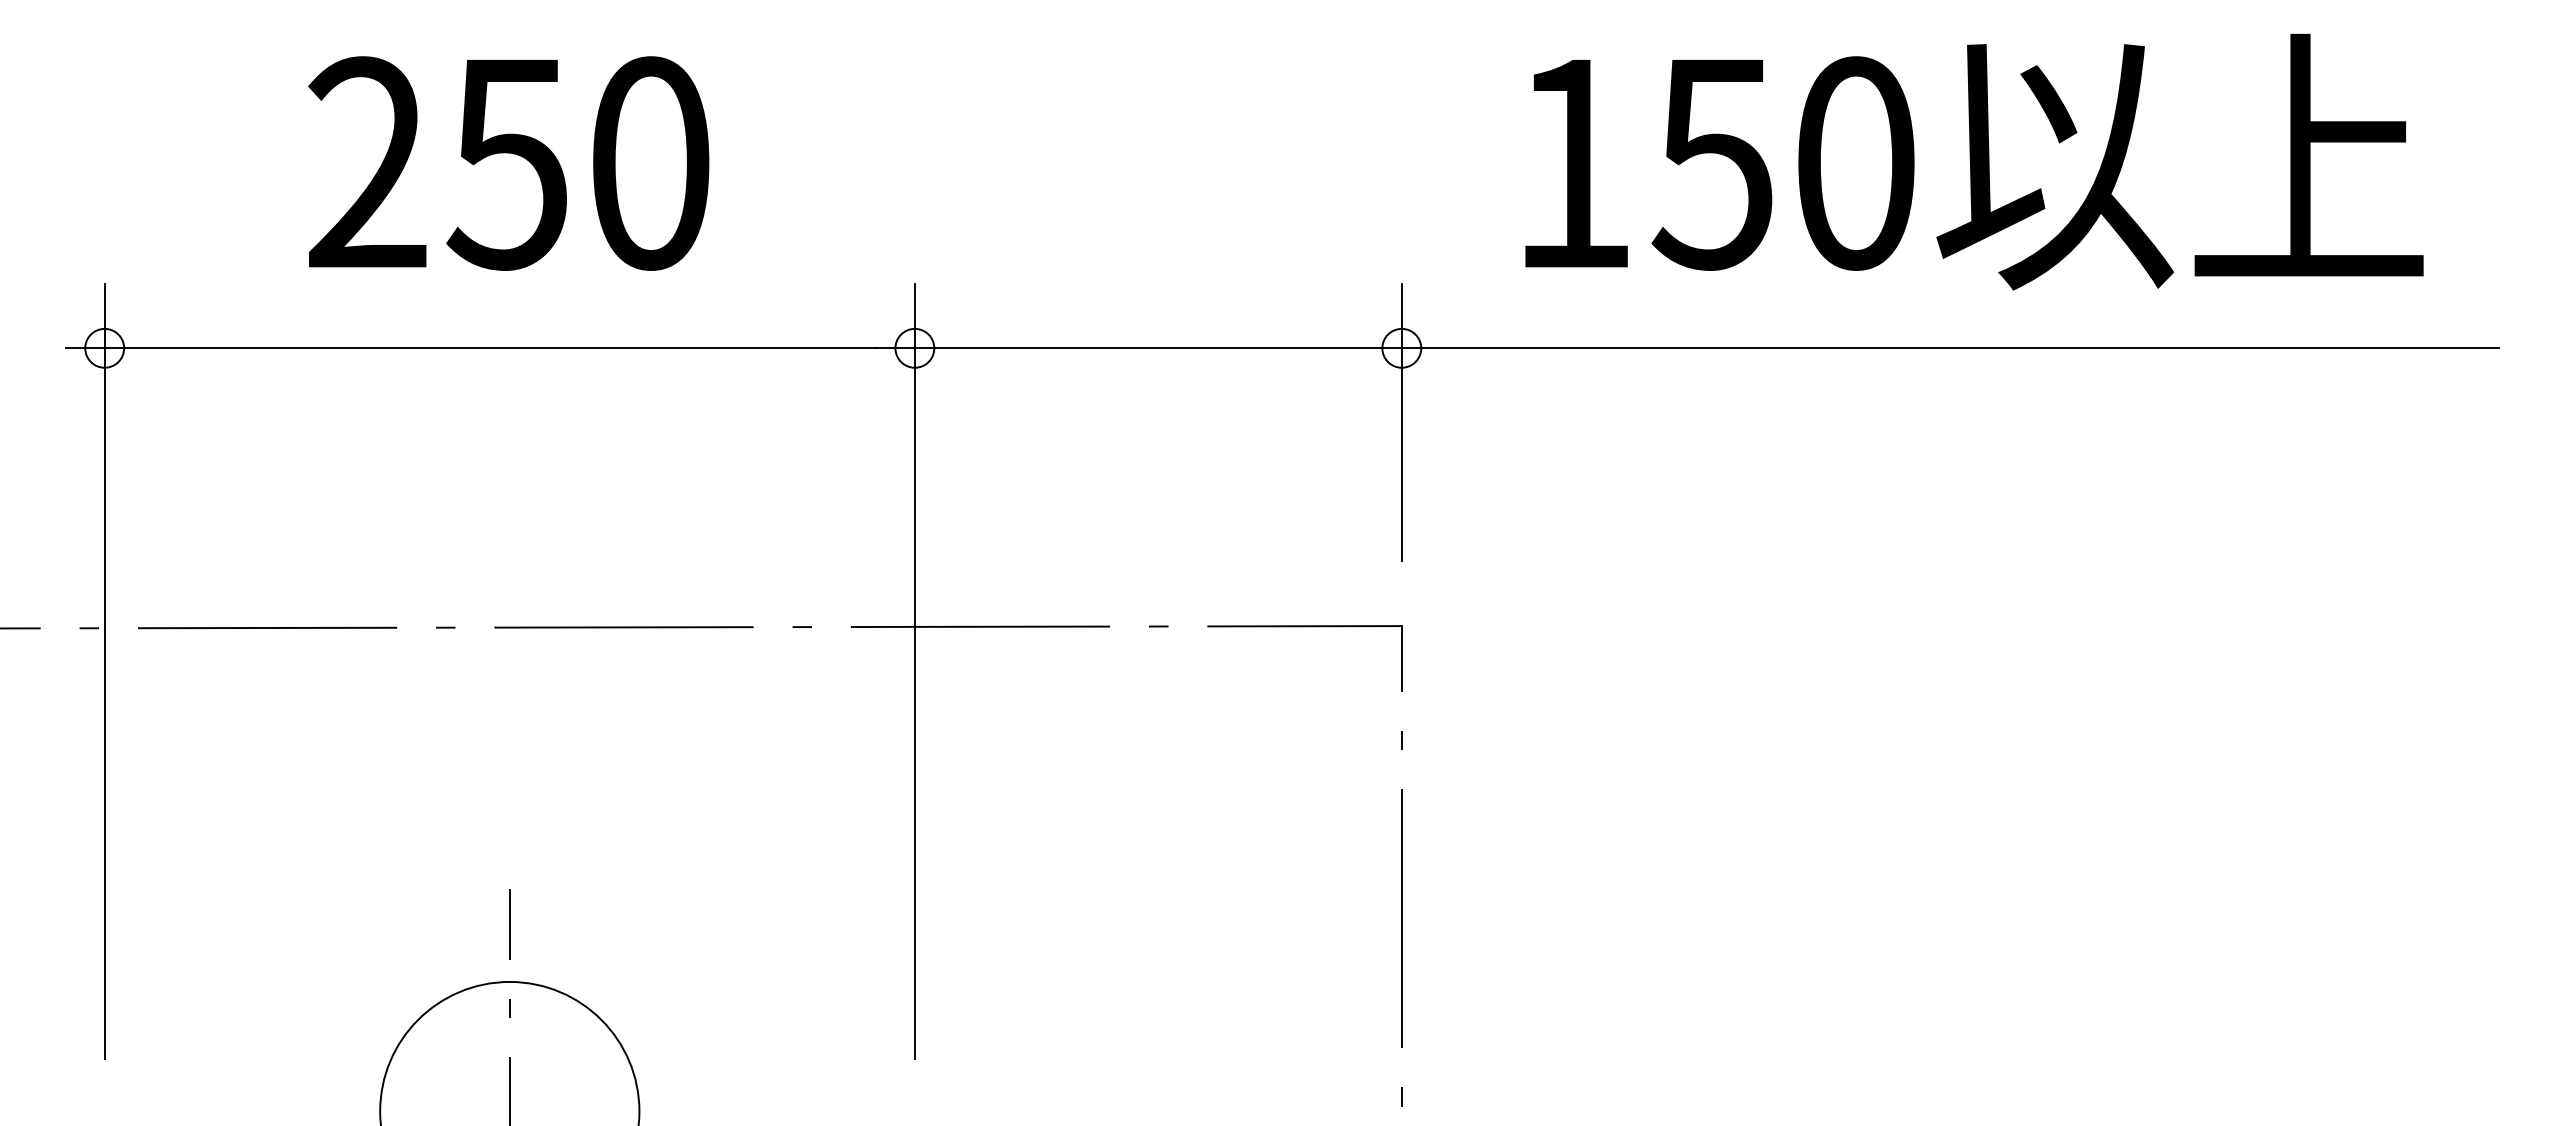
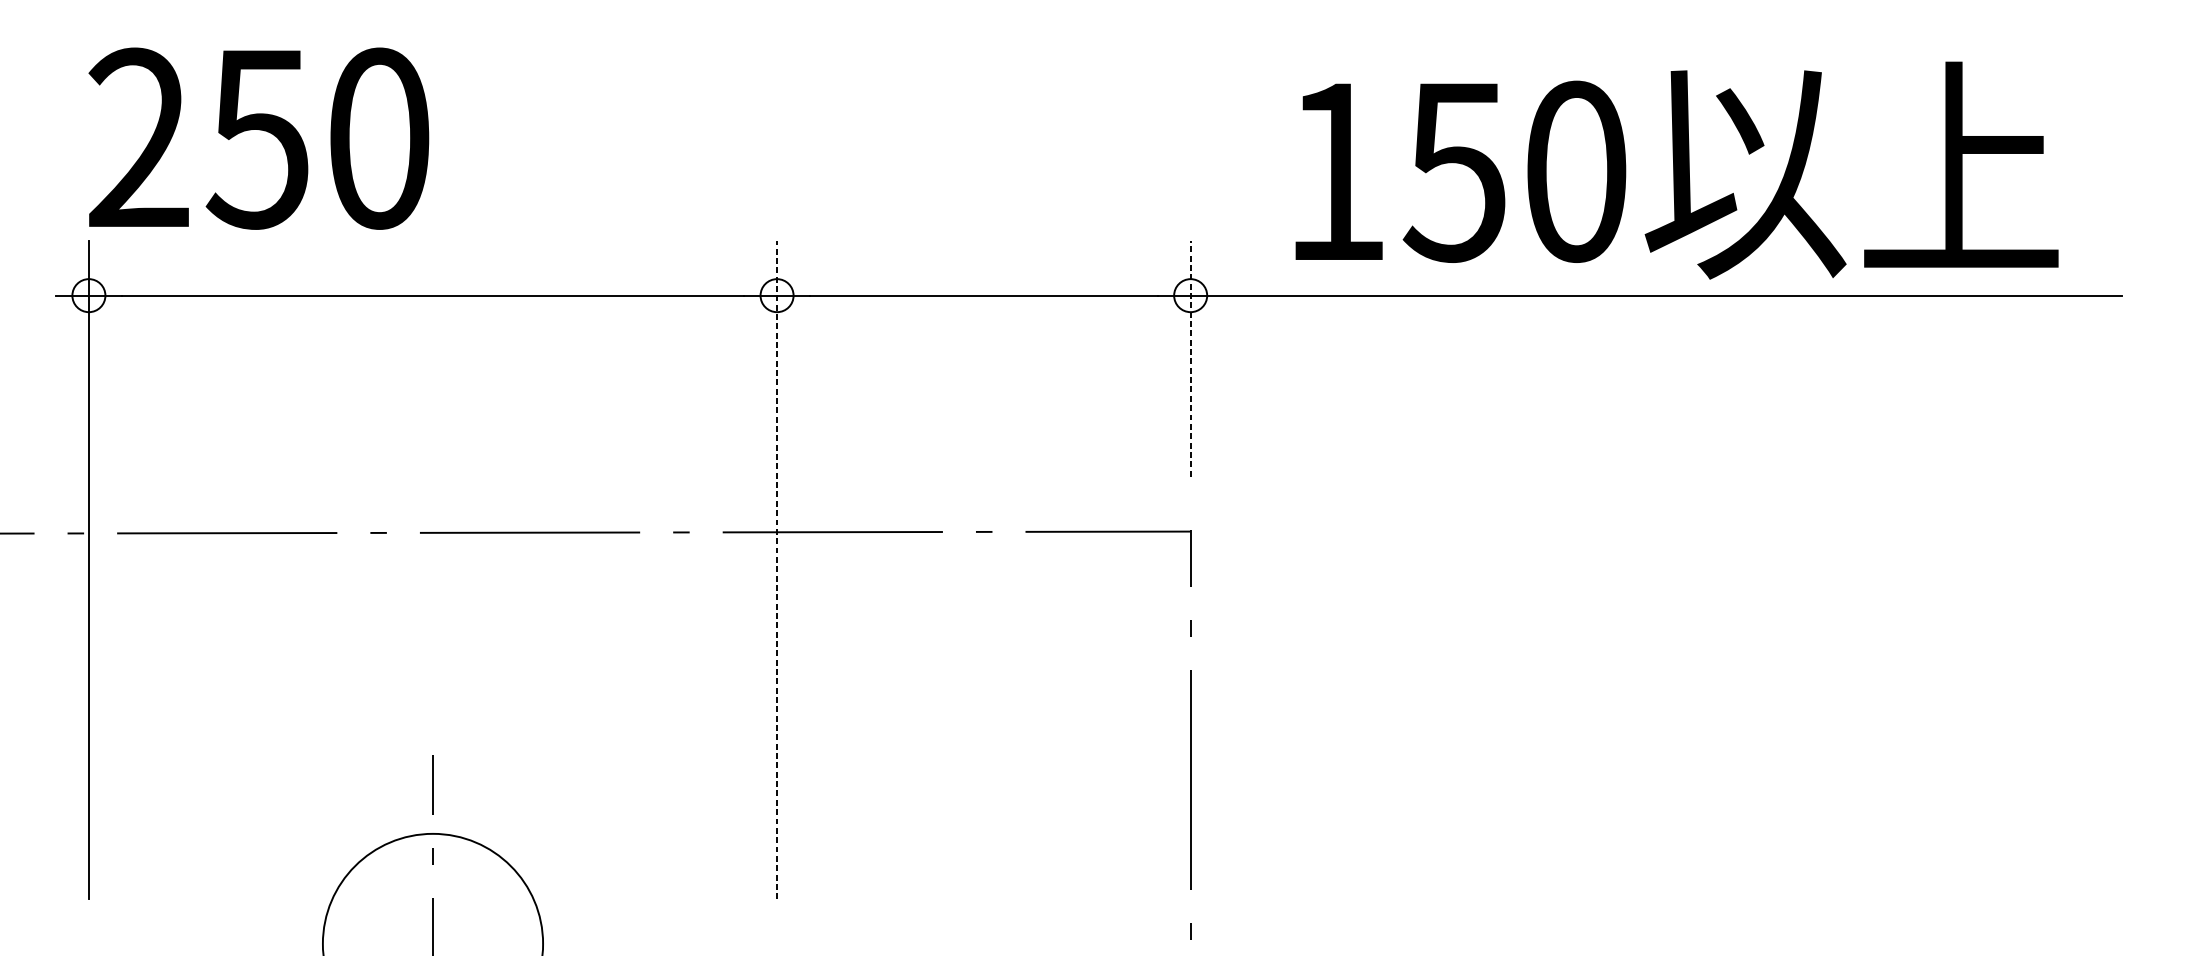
text: (1974, 161) -> (1677, 170), moved
text: (508, 163) -> (258, 138), moved
line: (1401, 422) -> (1190, 358), solid -> dashed
line: (914, 671) -> (776, 570), solid -> dashed

